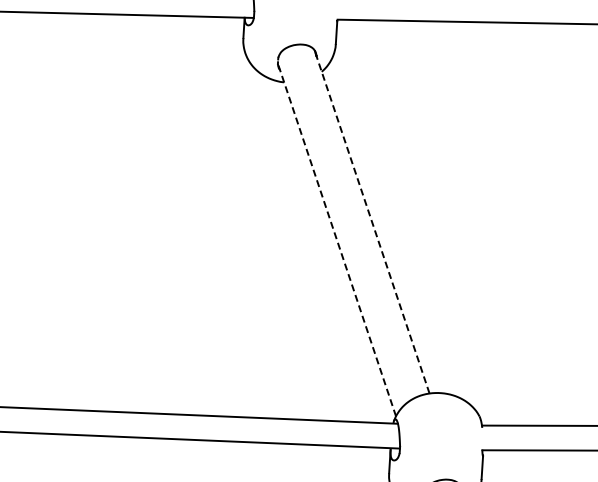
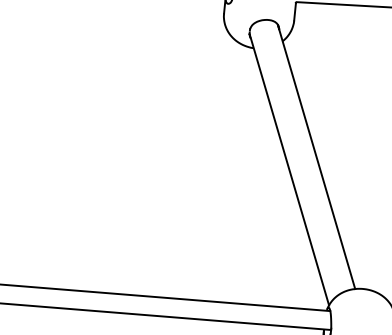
line: (372, 222) -> (316, 157), dashed -> solid
line: (337, 241) -> (289, 170), dashed -> solid

